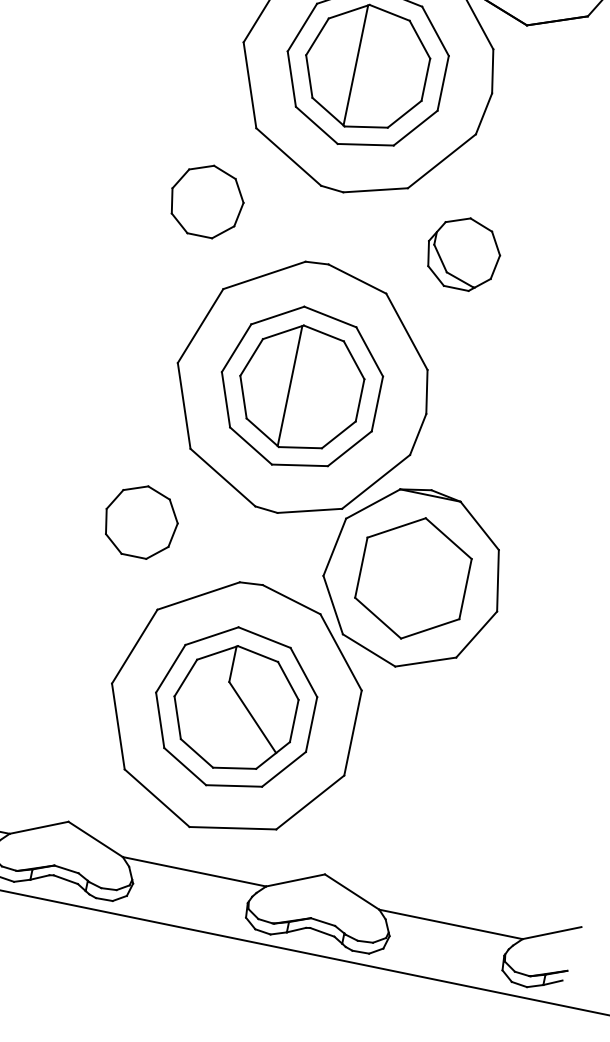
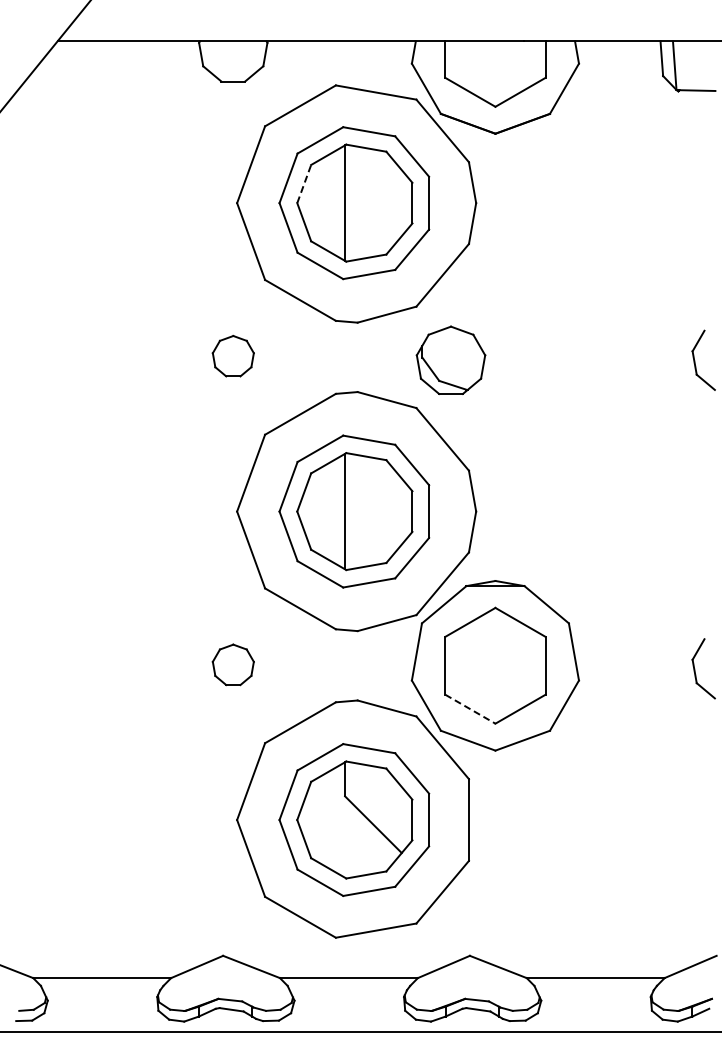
line: (317, 36) -> (304, 183), solid -> dashed
part: (207, 199) -> (233, 355), size x0.6
part: (463, 252) -> (450, 359), moved
part: (141, 521) -> (233, 664), size x0.6
line: (378, 618) -> (470, 709), solid -> dashed

